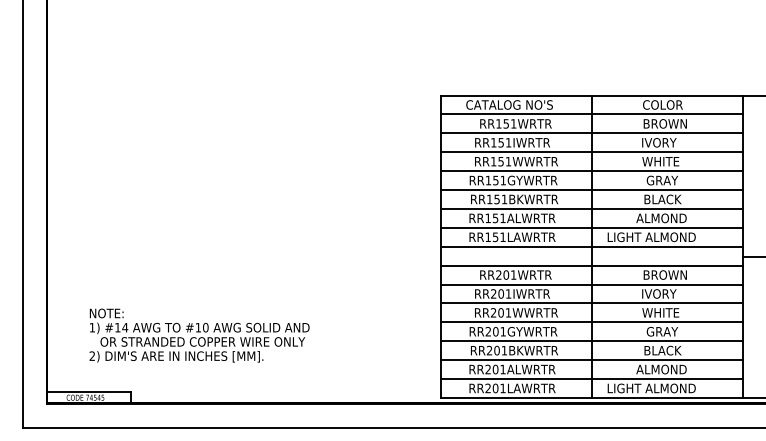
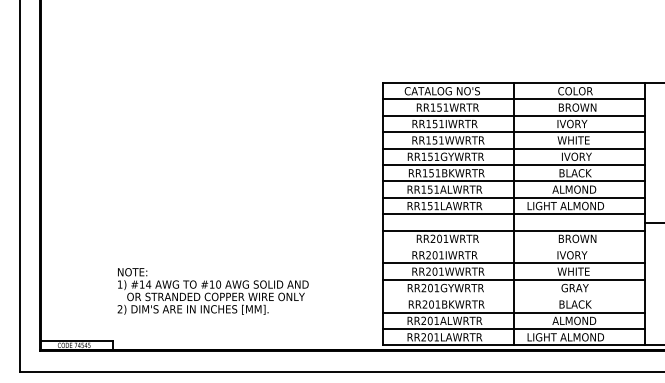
text: (663, 180) -> (576, 156), GRAY -> IVORY
line: (591, 284) -> (513, 247), removed
text: (199, 335) -> (213, 291), moved
line: (591, 341) -> (513, 296), removed

